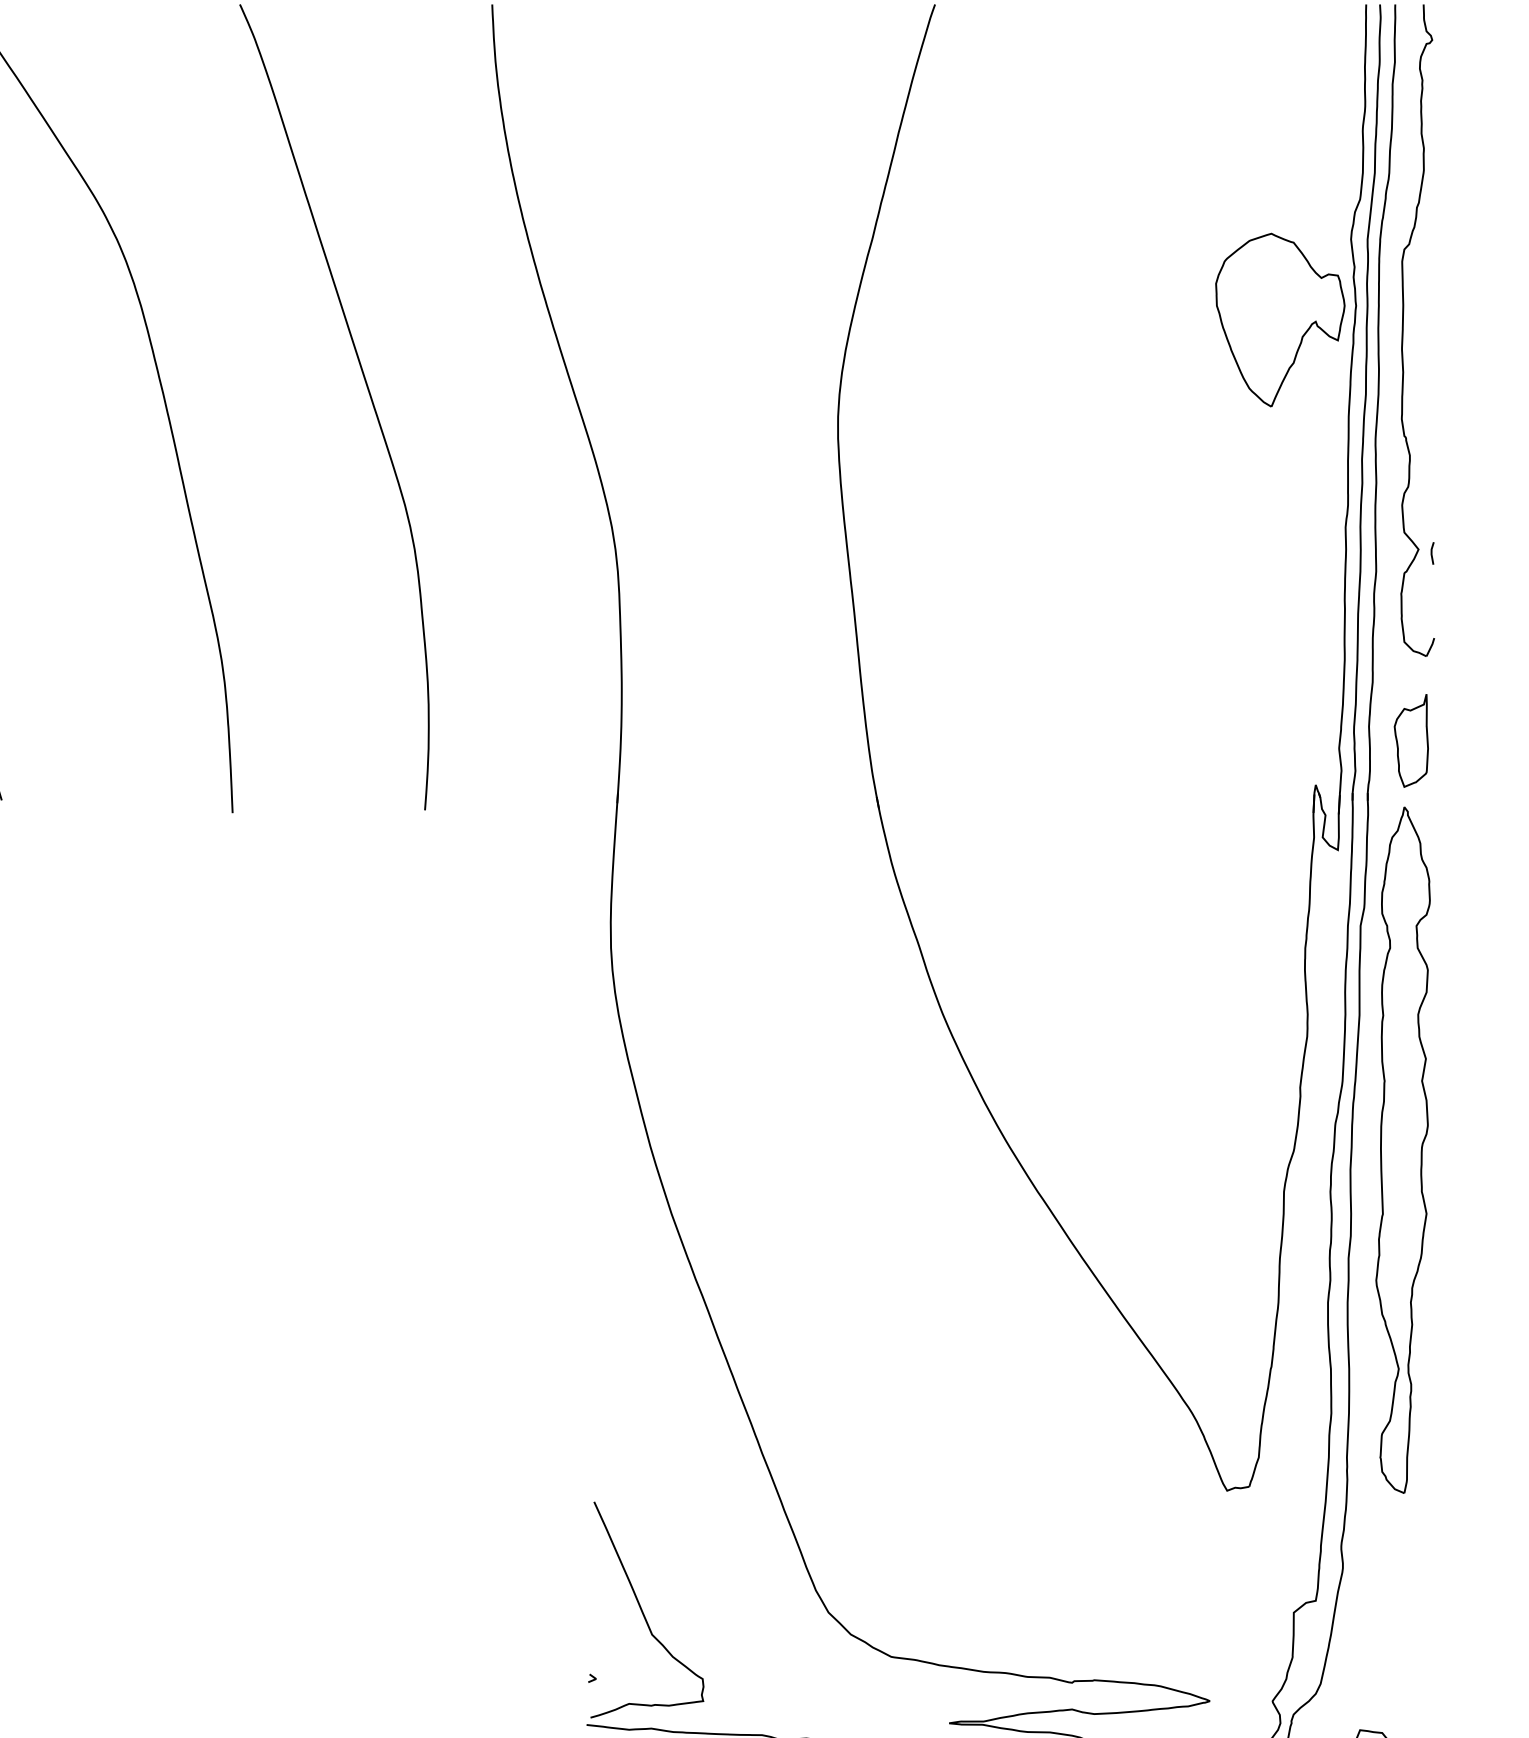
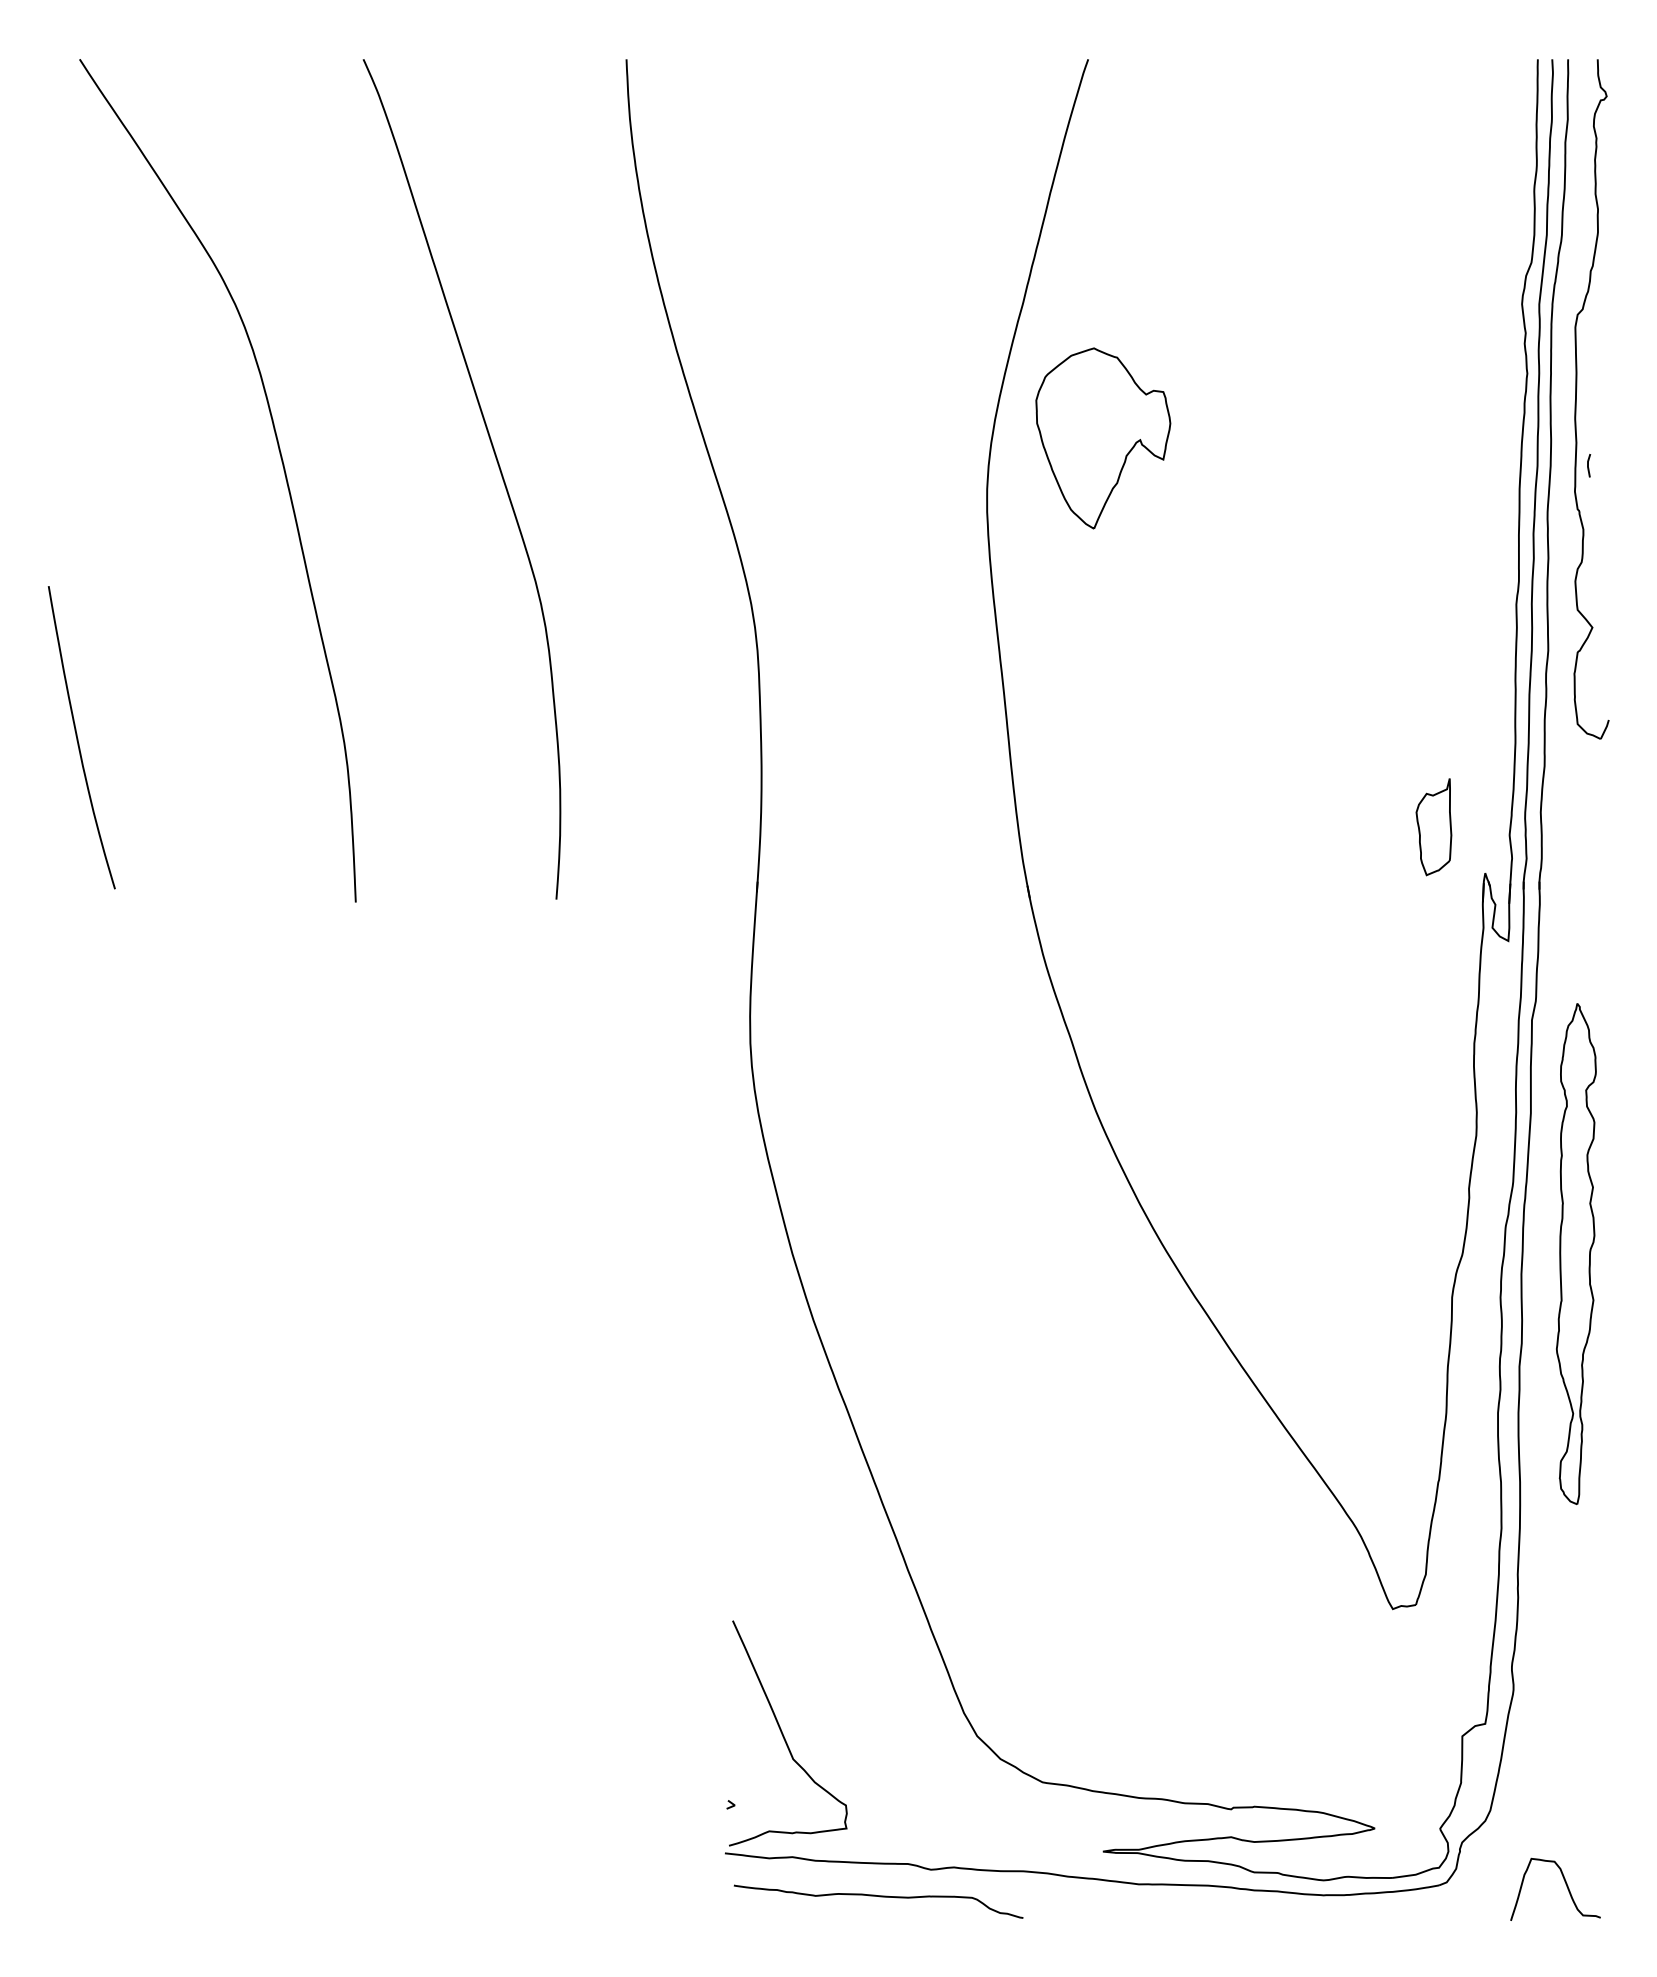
part: (1280, 320) -> (1103, 438), moved
line: (1432, 553) -> (1588, 465), moved
part: (1410, 741) -> (1433, 827), moved
part: (1403, 1149) -> (1576, 1253), size x0.7

